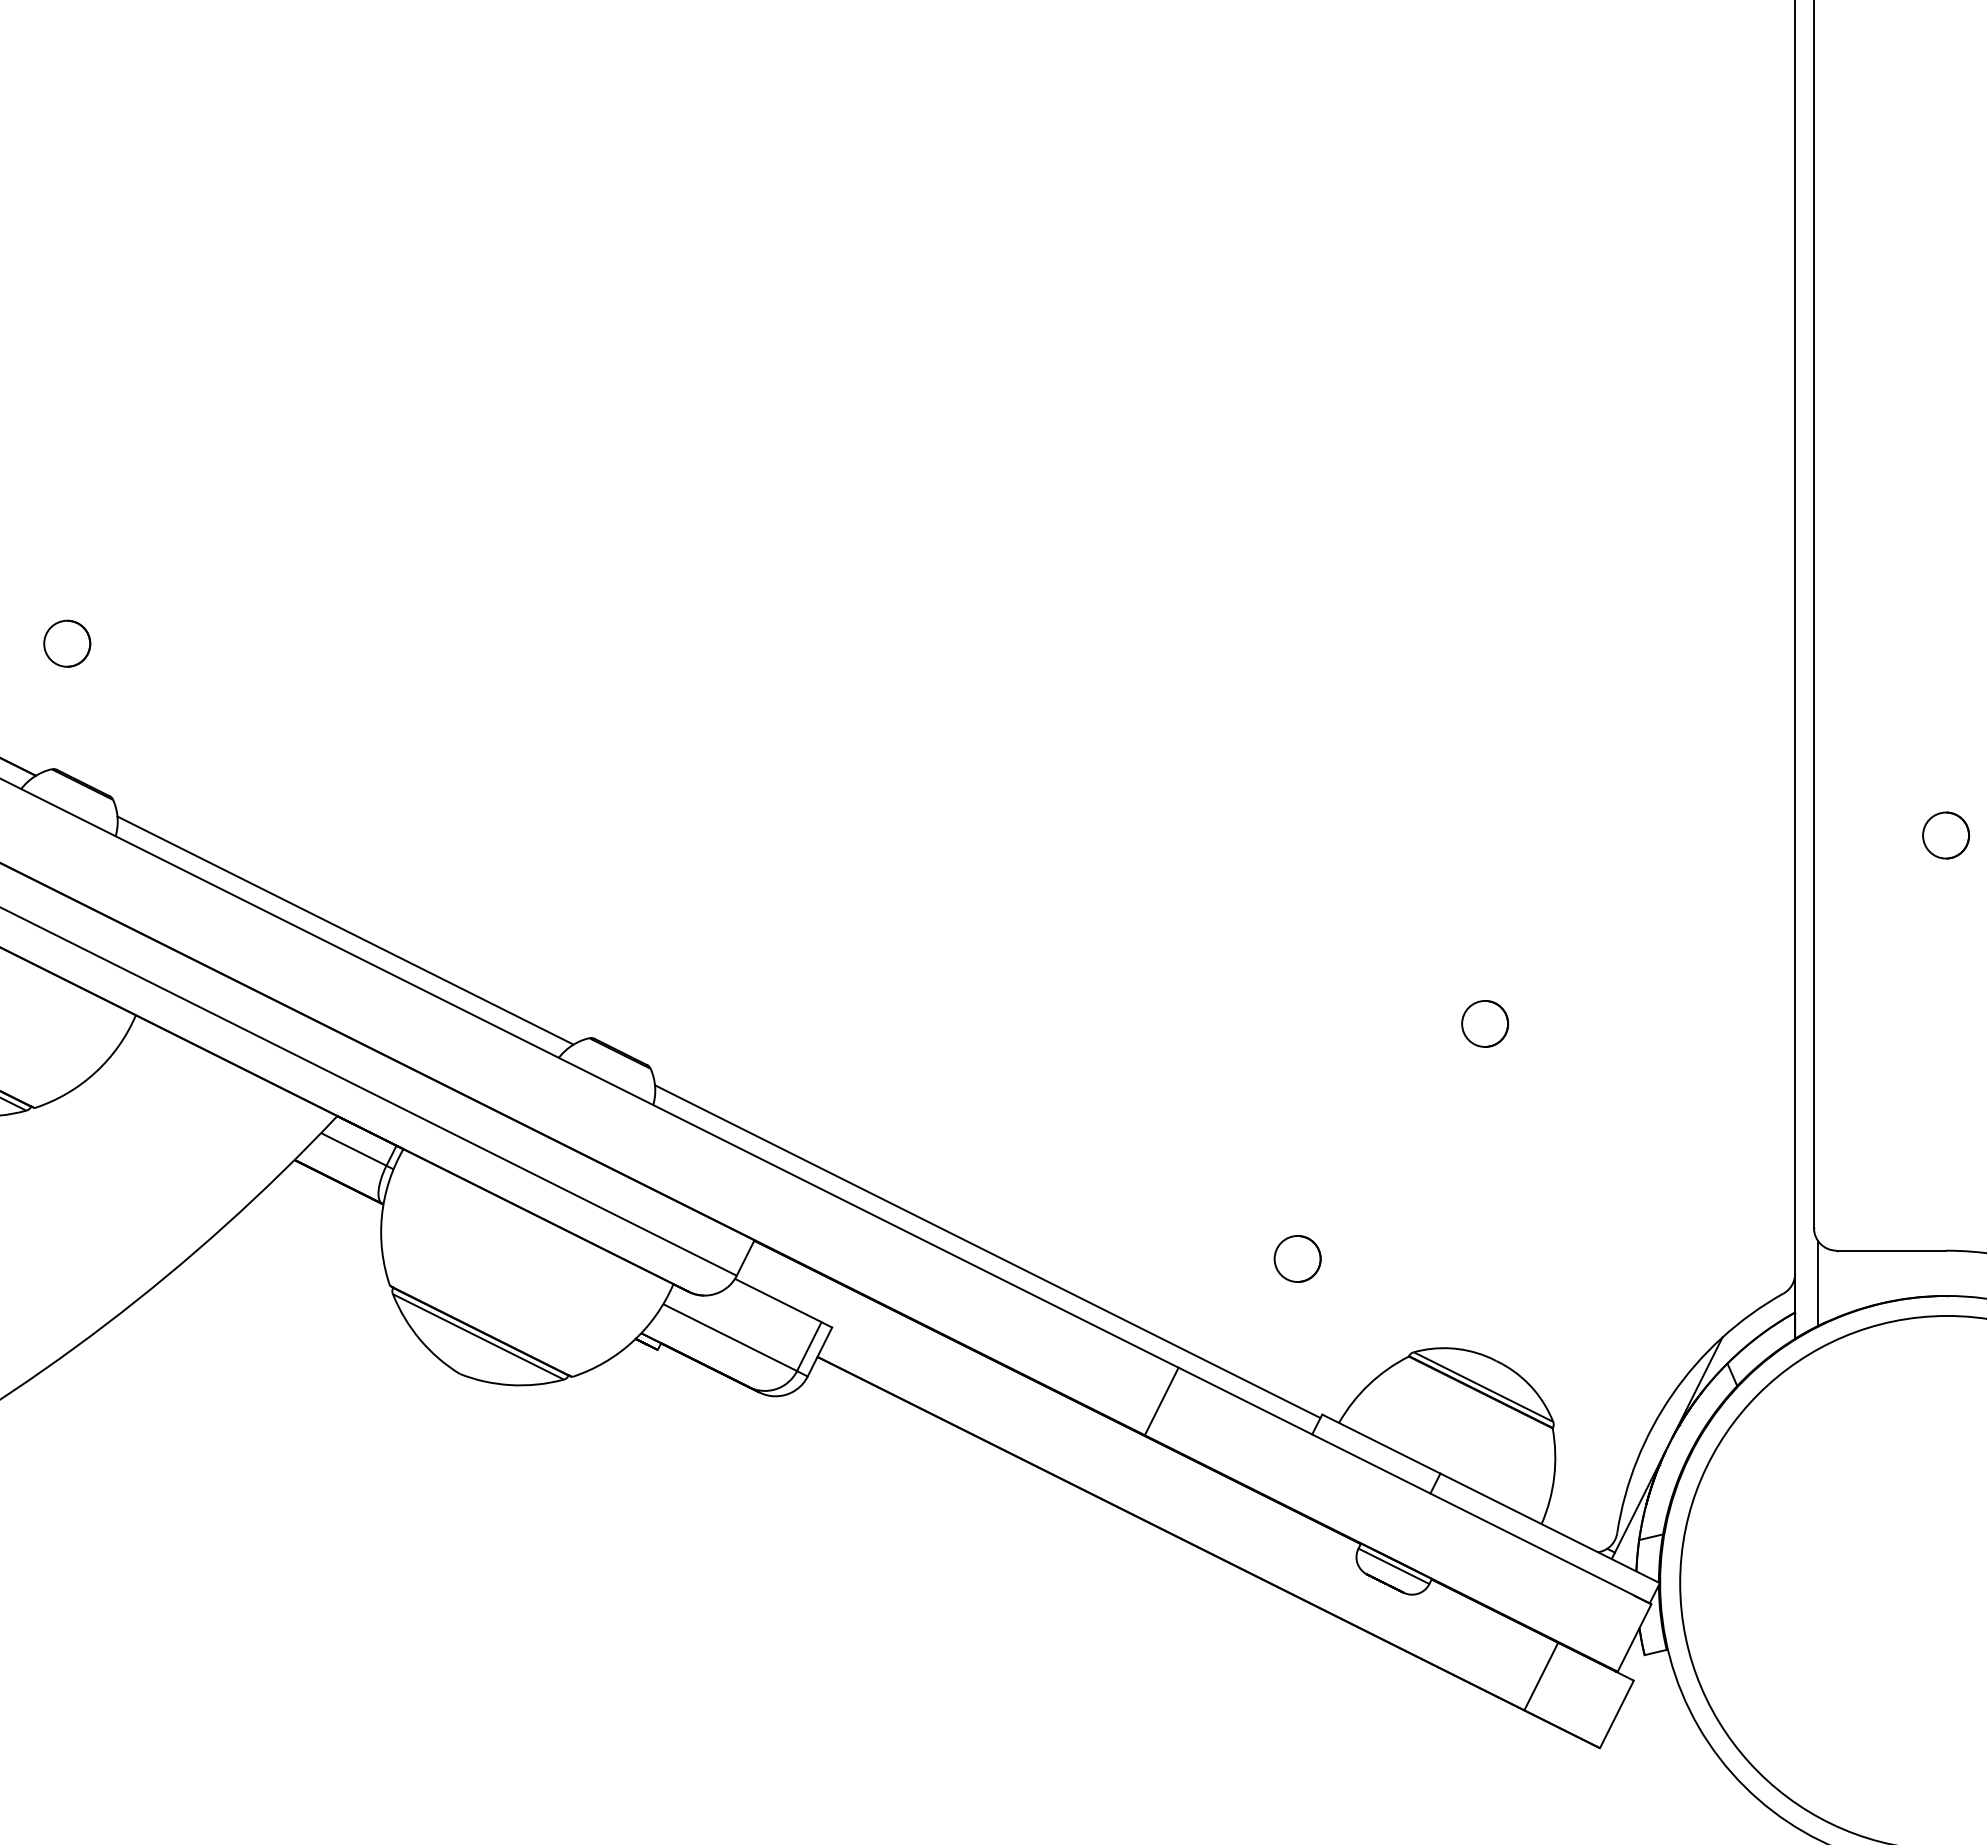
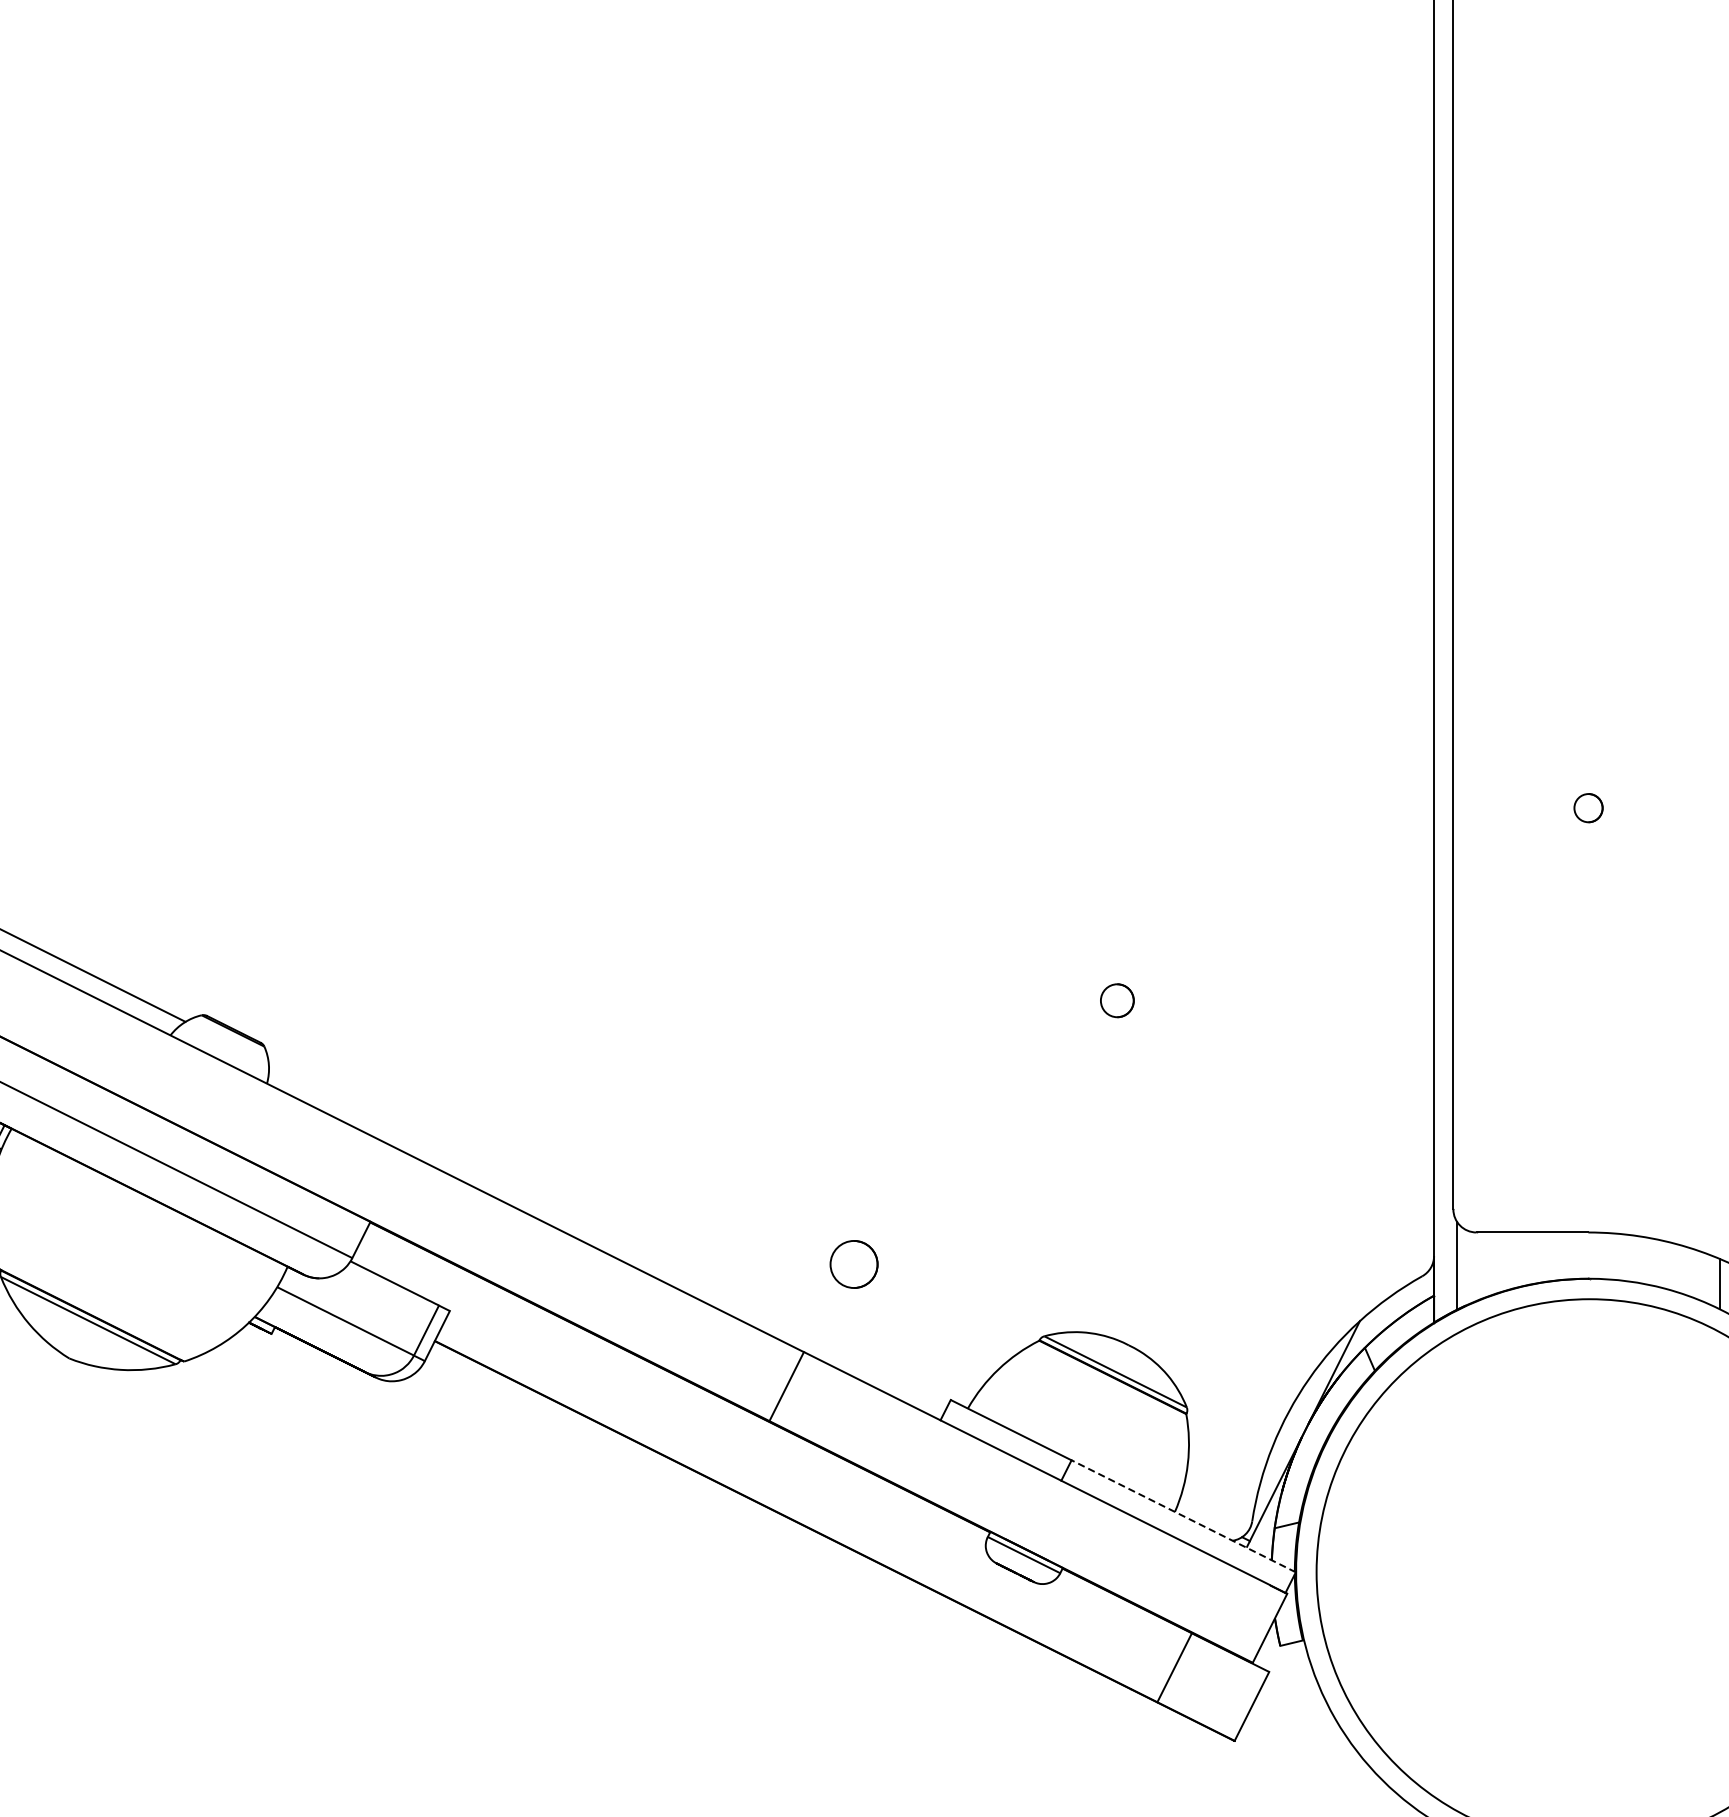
circle: (1946, 835) -> (1588, 808), size x0.6
circle: (1485, 1023) -> (1117, 1000), size x0.7
line: (987, 1251) -> (608, 1233), removed
circle: (1297, 1258) -> (853, 1263), moved
line: (1550, 1528) -> (1184, 1516), solid -> dashed

